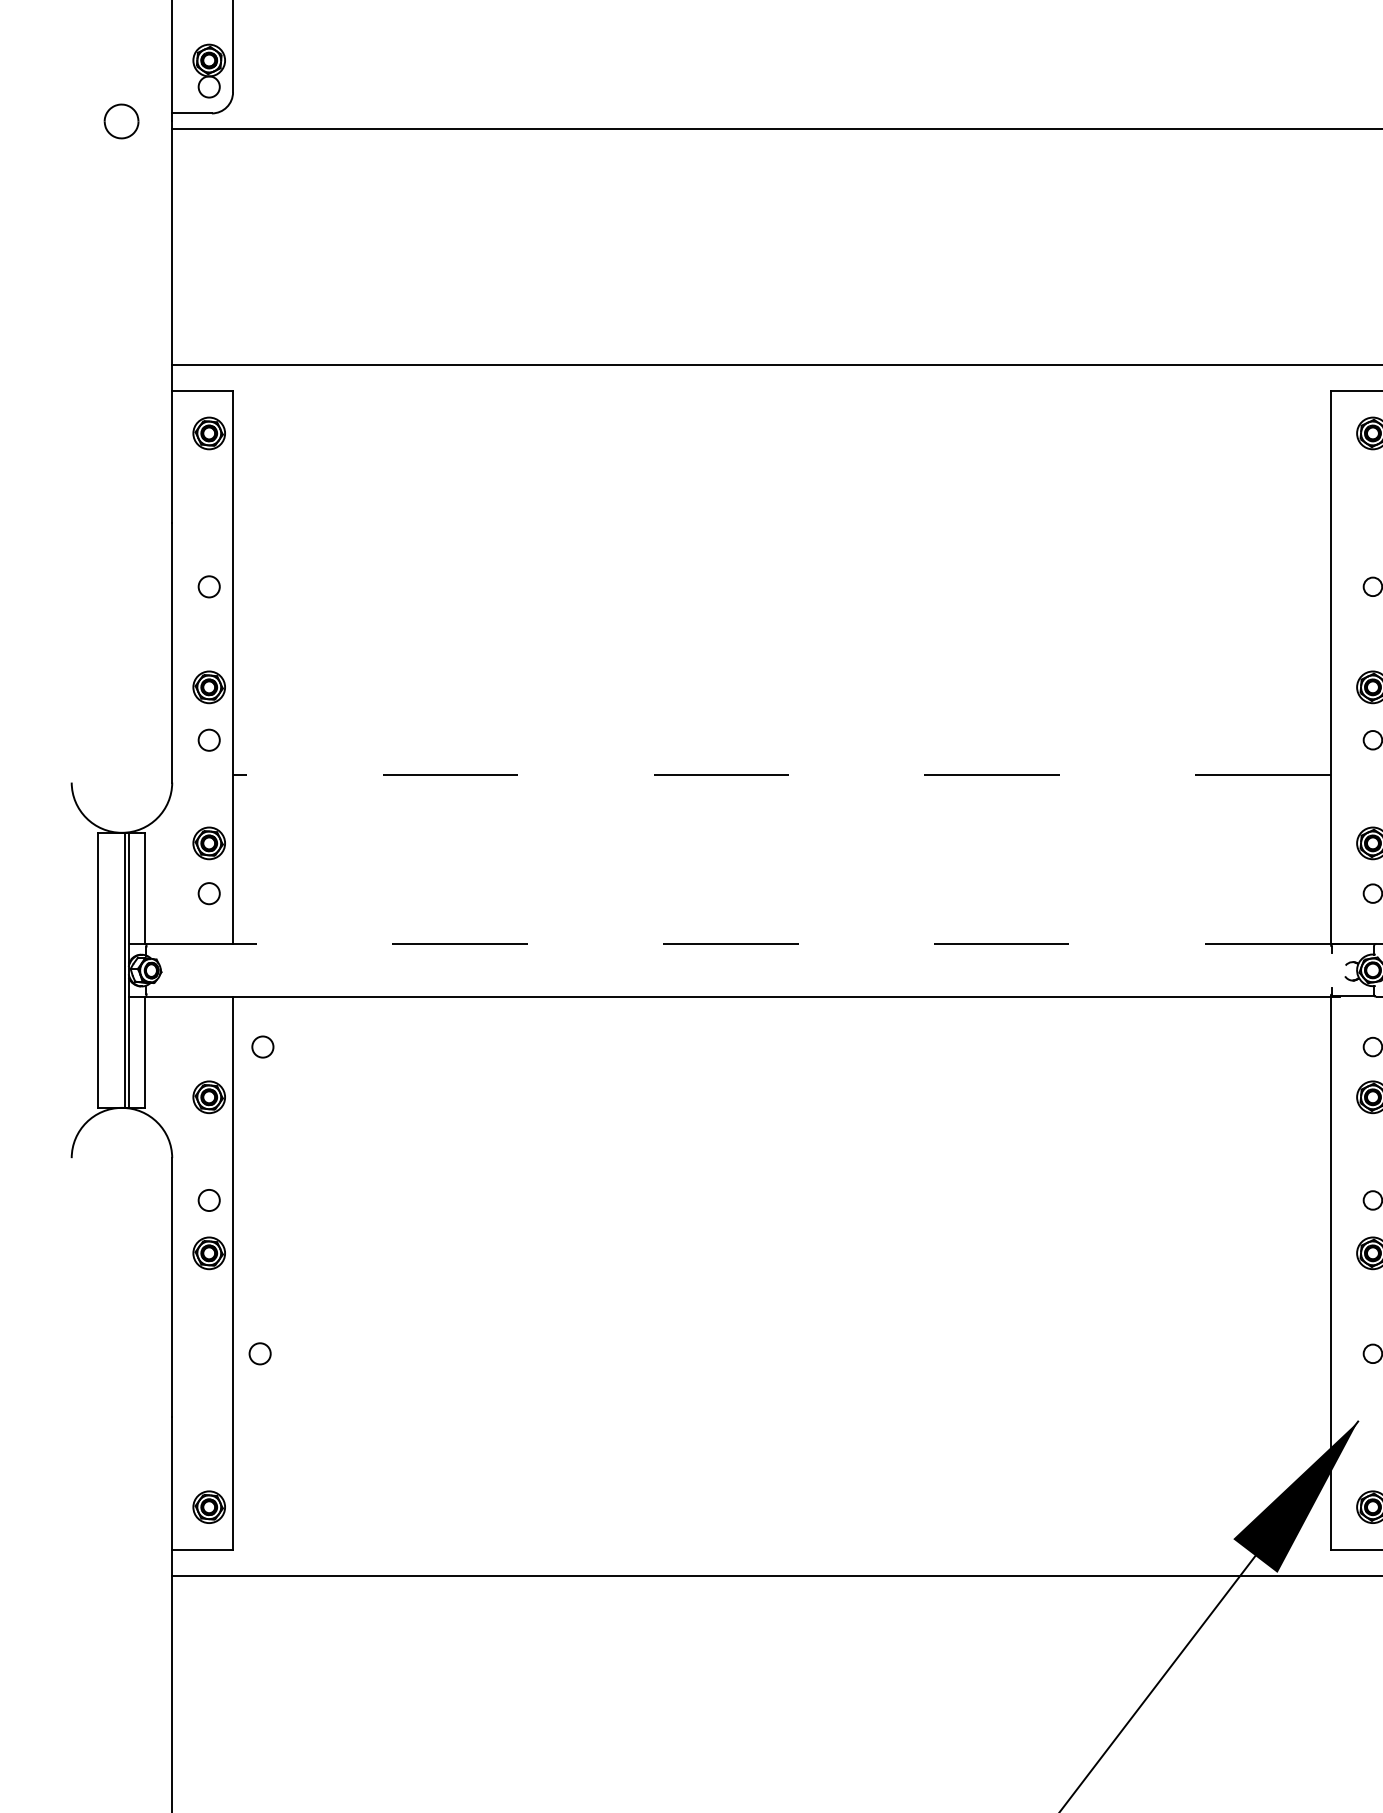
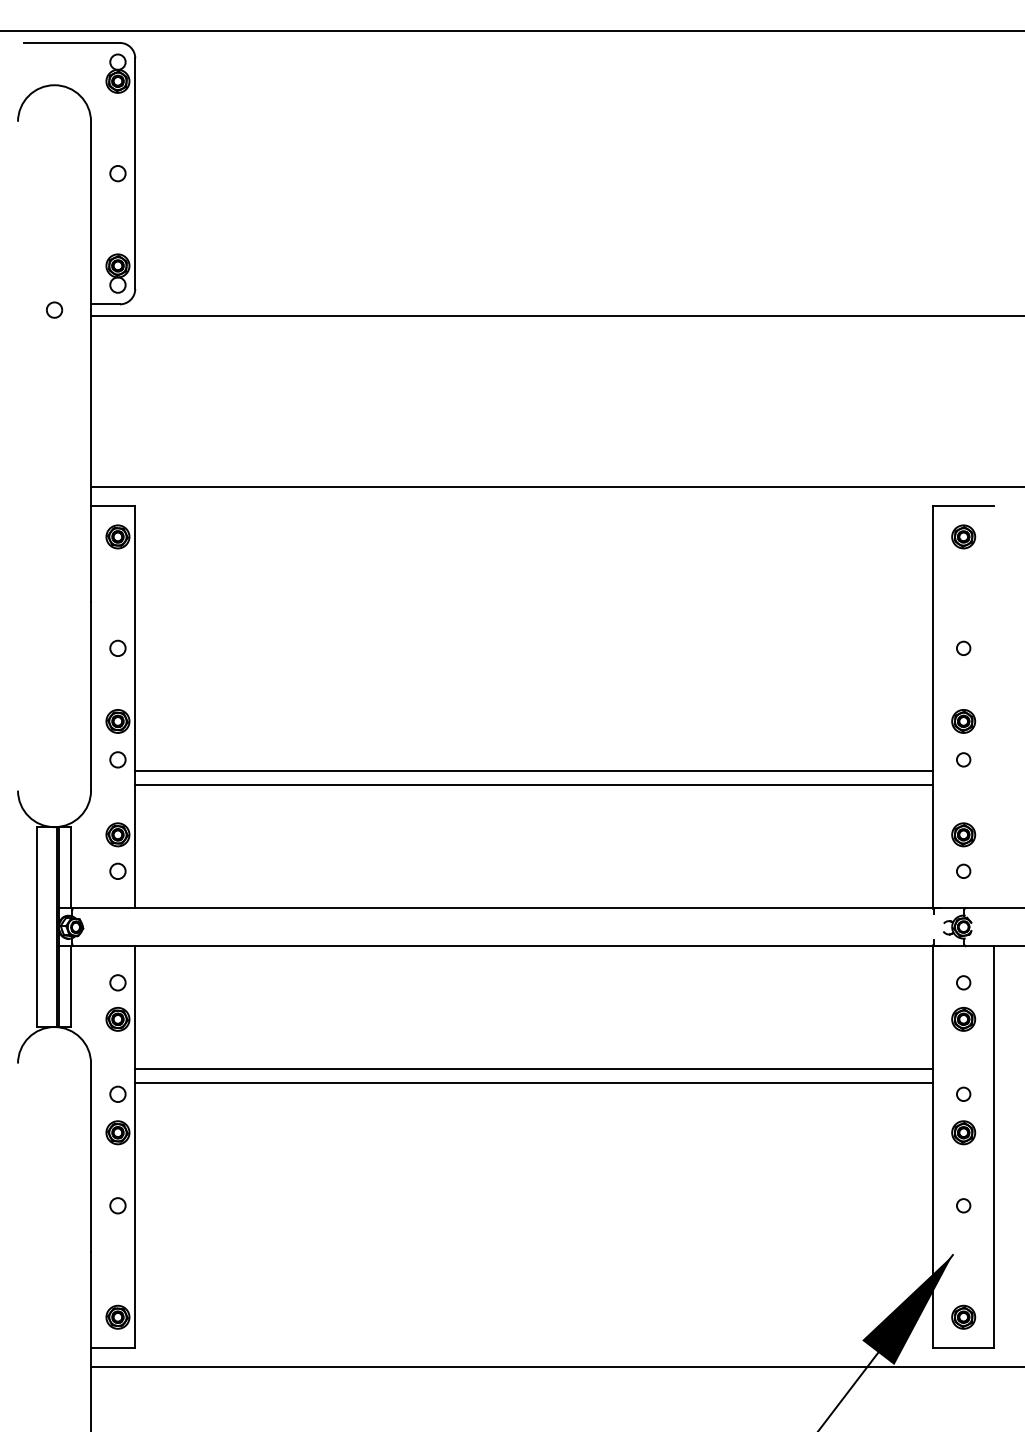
part: (121, 120) -> (54, 309), size x0.62
line: (781, 756) -> (533, 771), added
line: (782, 774) -> (534, 784), dashed -> solid
line: (734, 943) -> (499, 907), dashed -> solid
circle: (262, 1046) -> (117, 982), moved
line: (781, 1166) -> (533, 1069), added
line: (781, 1184) -> (533, 1082), added
circle: (259, 1353) -> (117, 1205), moved

